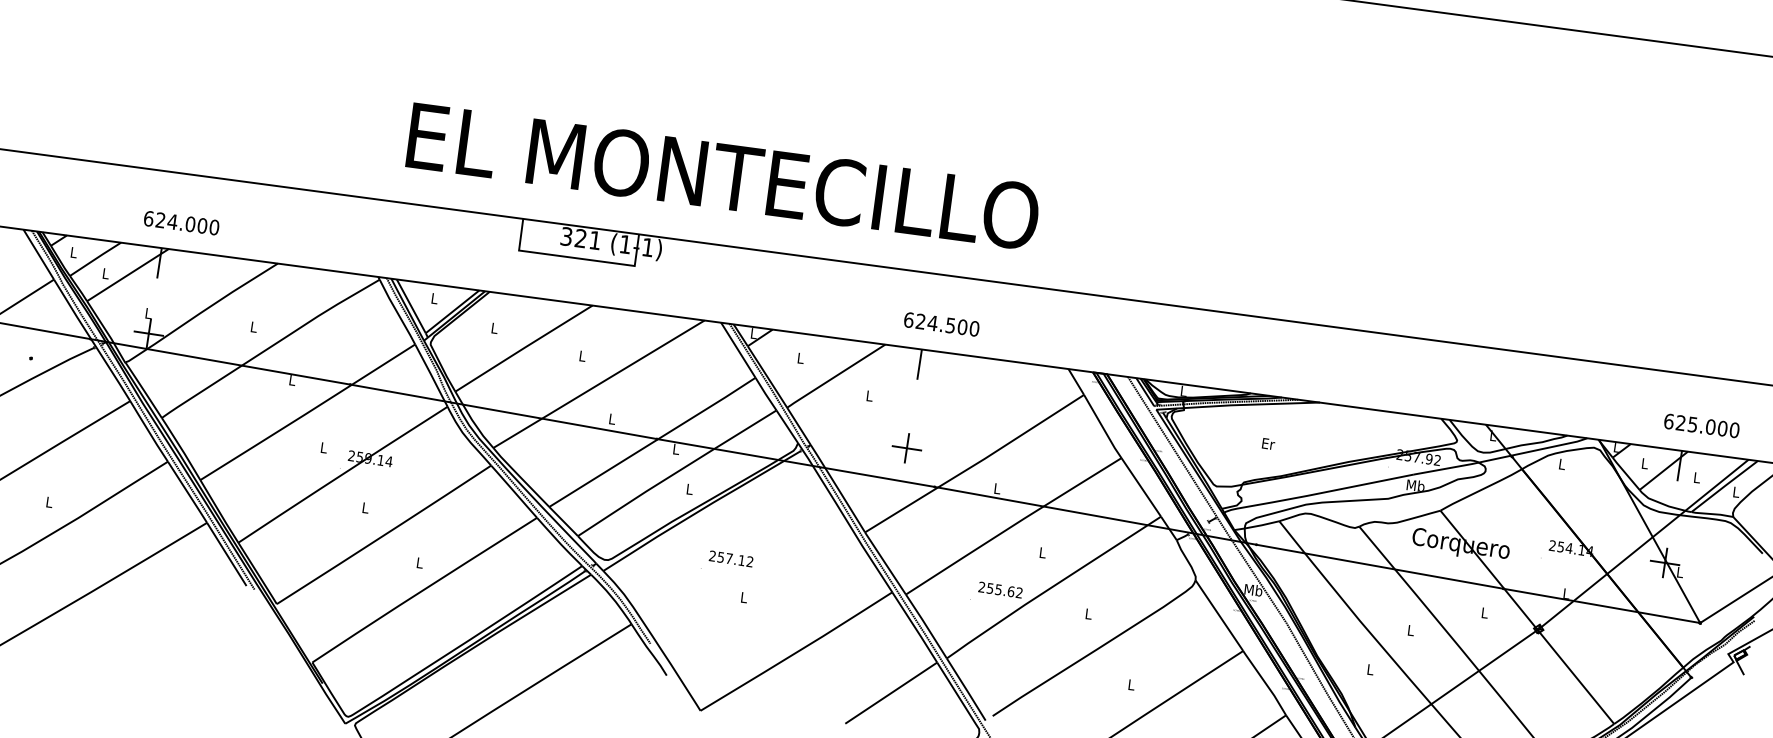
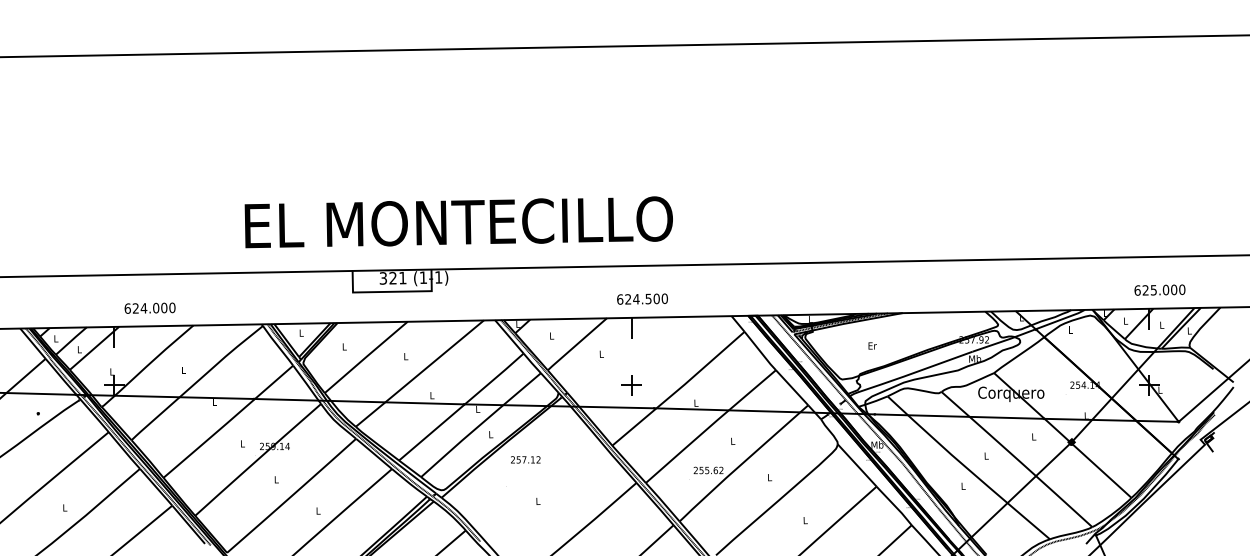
text: (722, 176) -> (458, 222), moved
text: (180, 221) -> (149, 307), moved
text: (730, 558) -> (525, 459), moved

